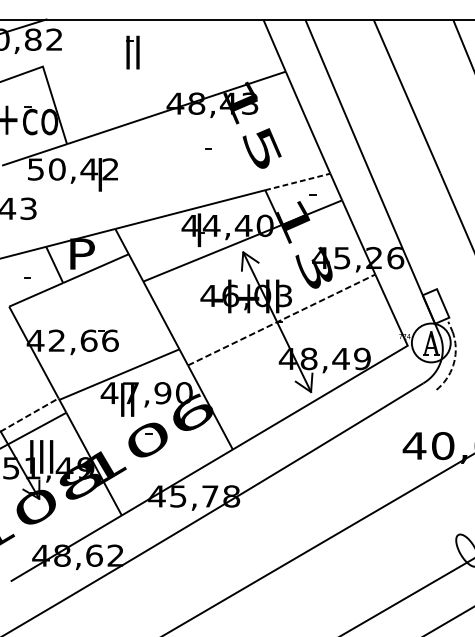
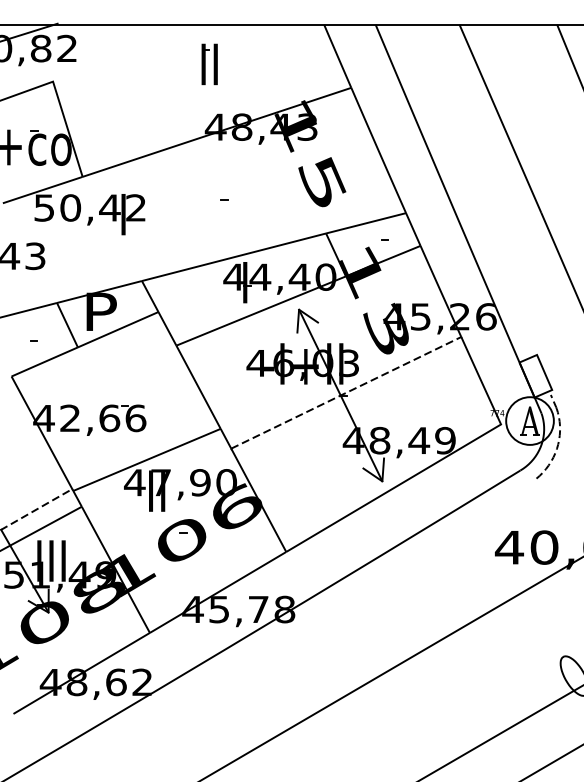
part: (132, 52) -> (209, 64), moved
part: (208, 148) -> (224, 199), moved
line: (298, 182) -> (366, 223), dashed -> solid

